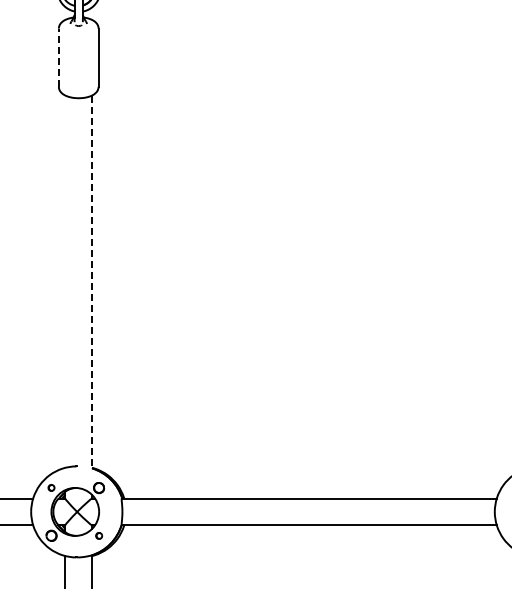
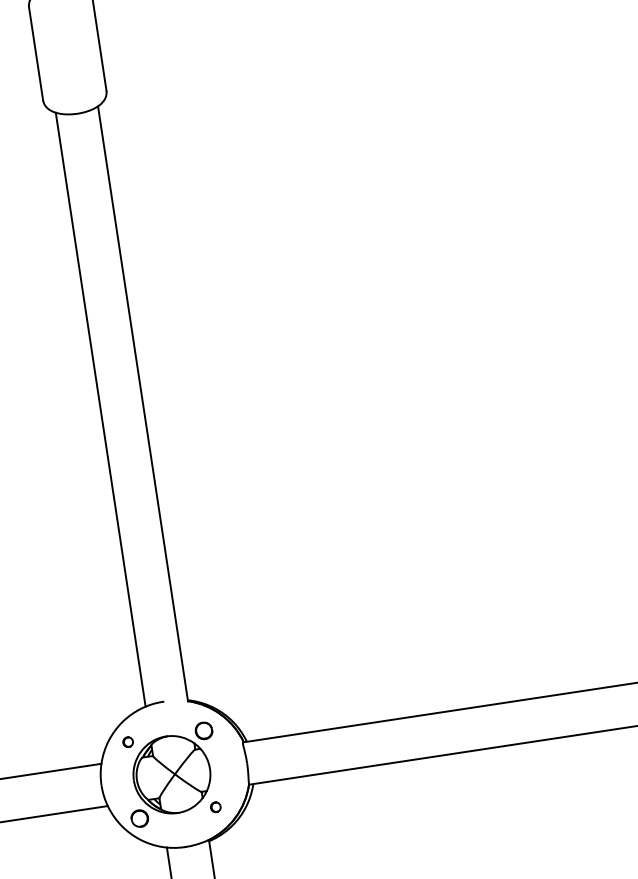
line: (58, 57) -> (35, 53), dashed -> solid
line: (65, 281) -> (100, 409), added
line: (91, 282) -> (142, 404), dashed -> solid

